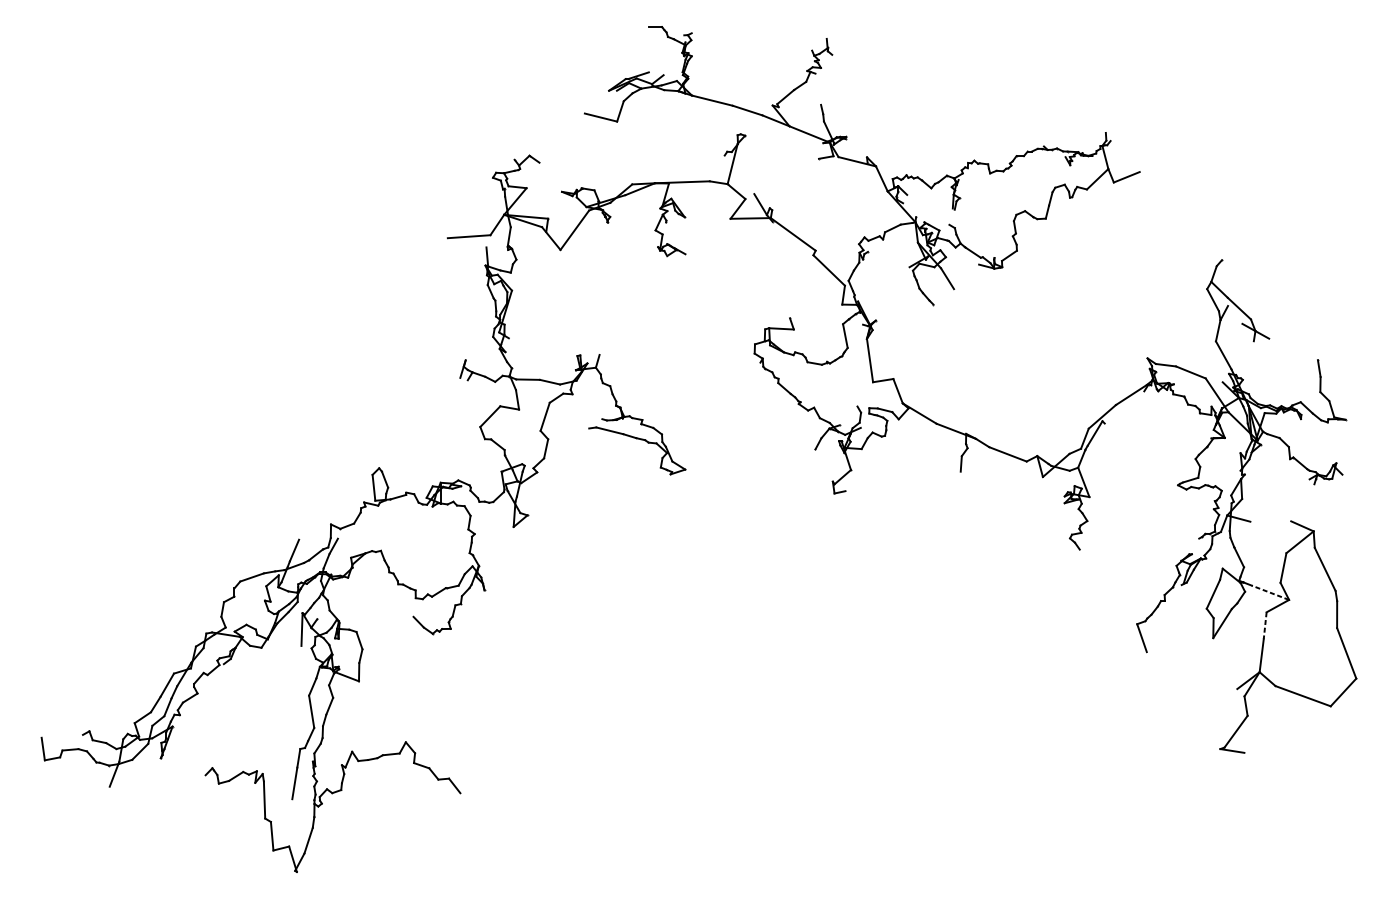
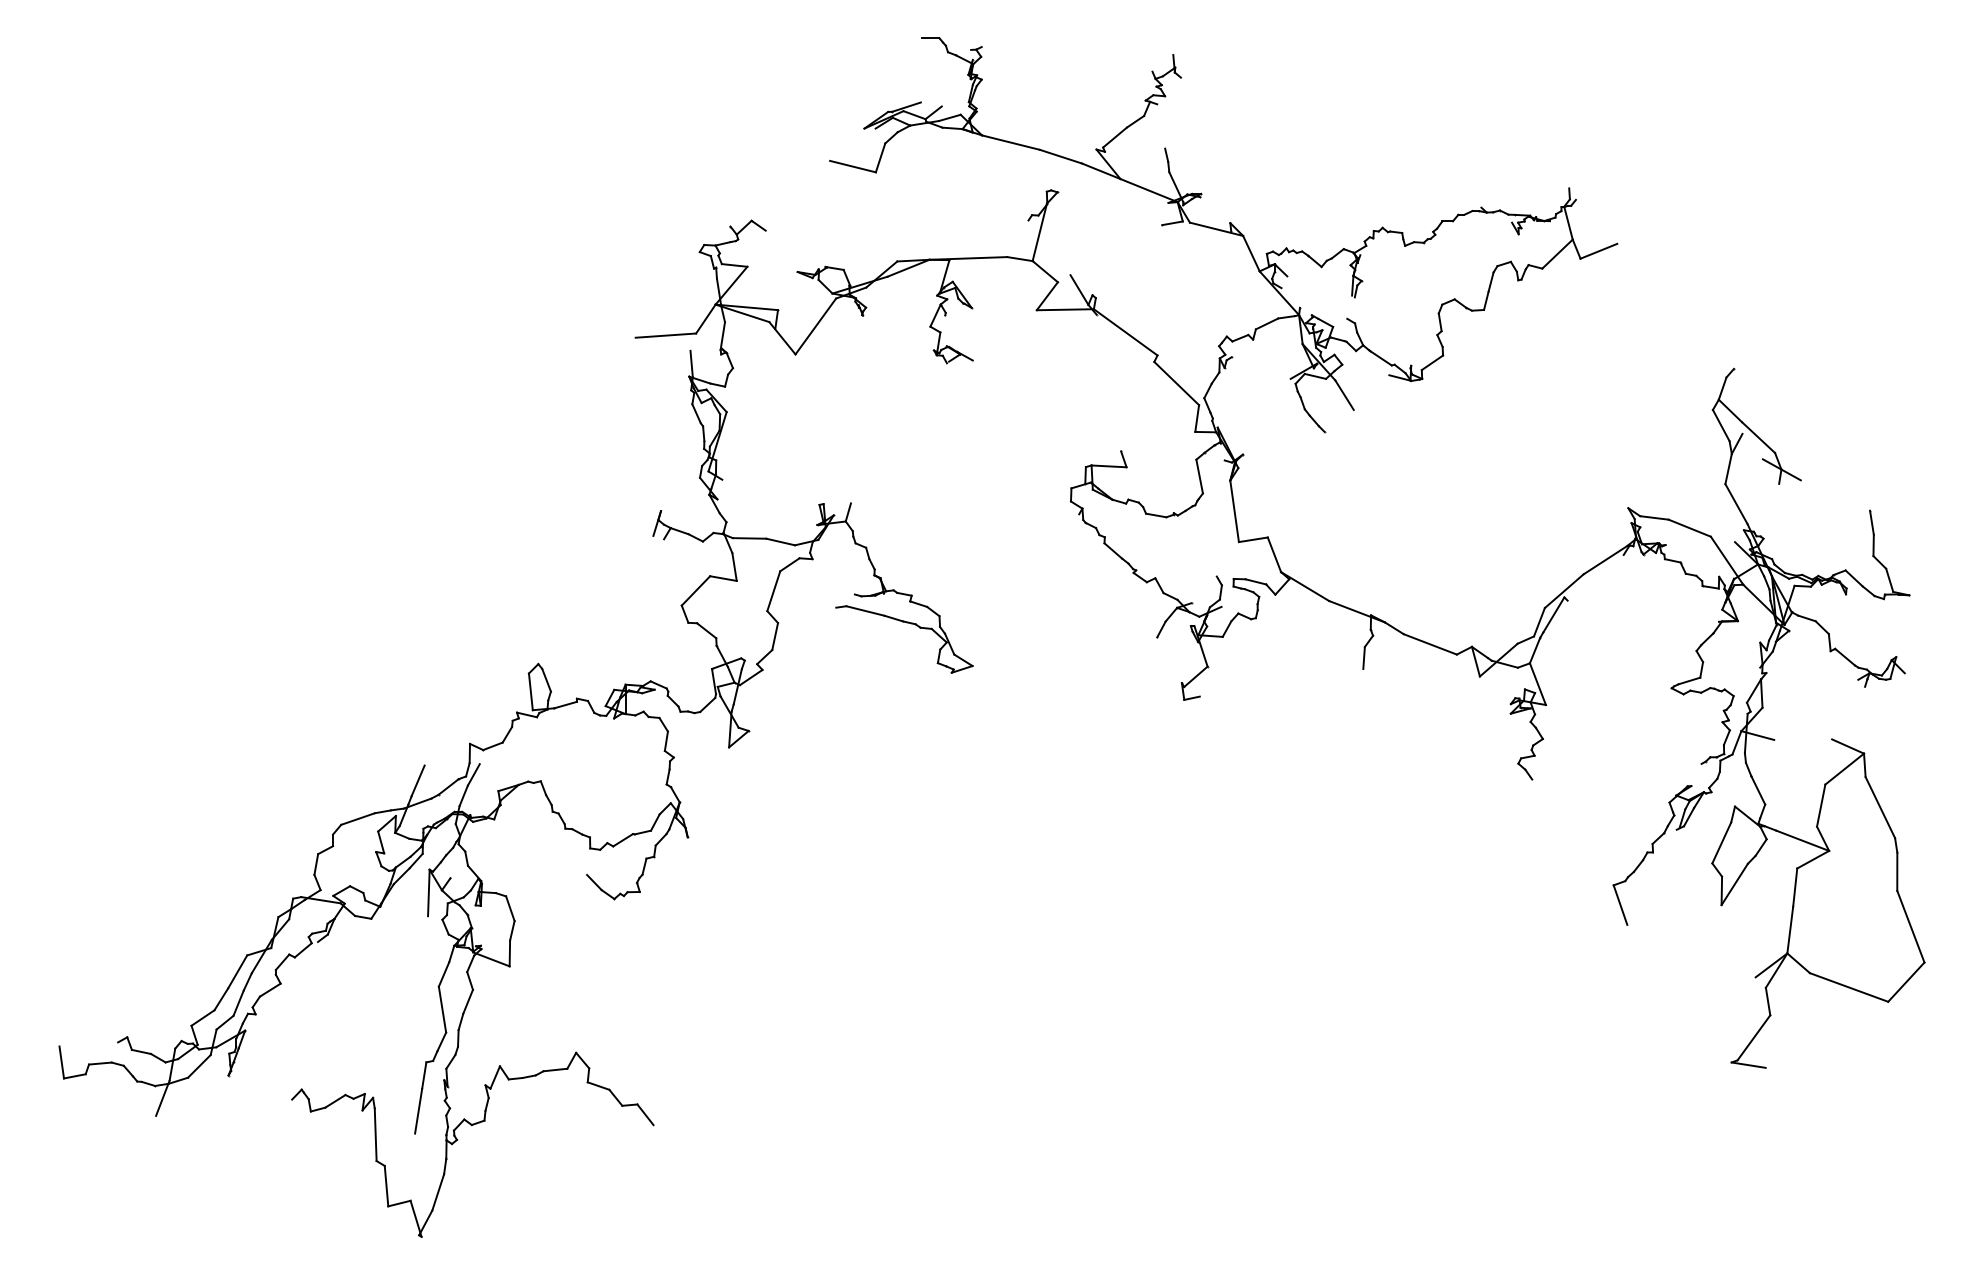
line: (1270, 592) -> (1802, 840), dashed -> solid
line: (1265, 626) -> (1795, 888), dashed -> solid

